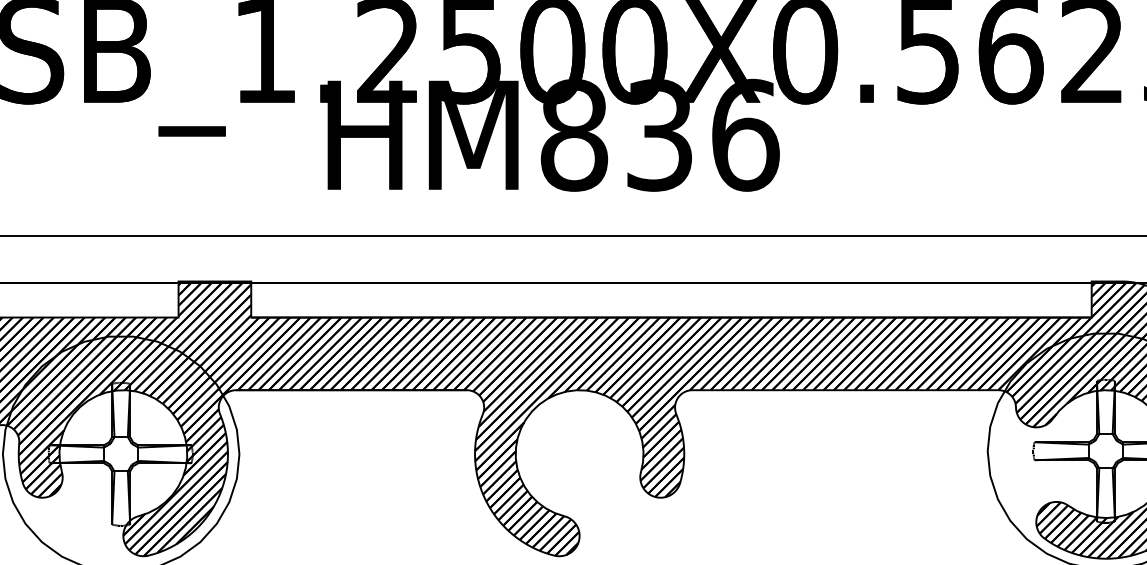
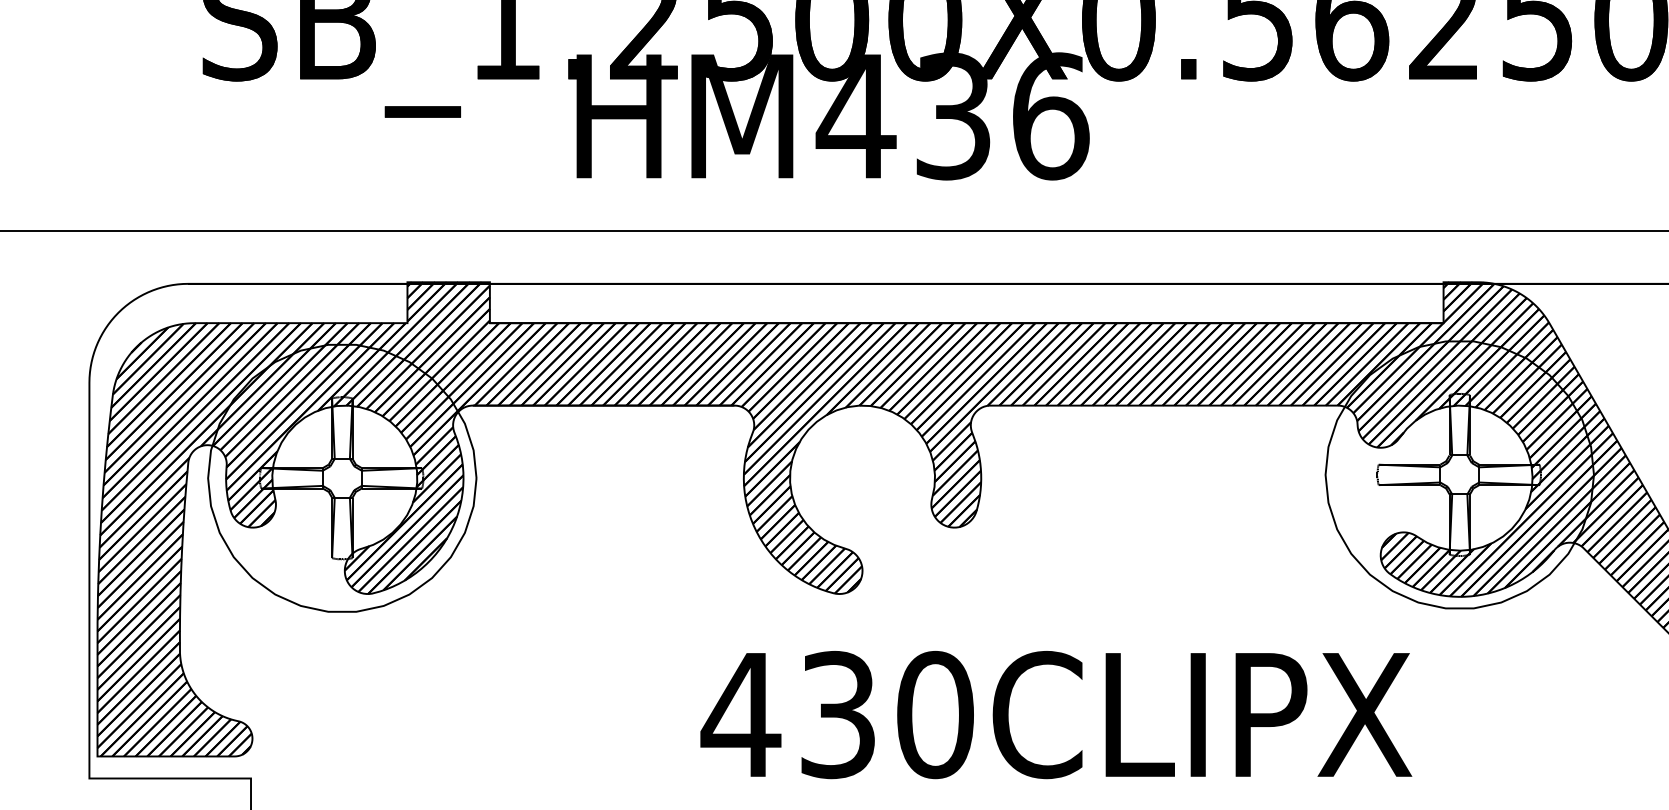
text: (573, 135) -> (855, 116), HM836 -> HM436

